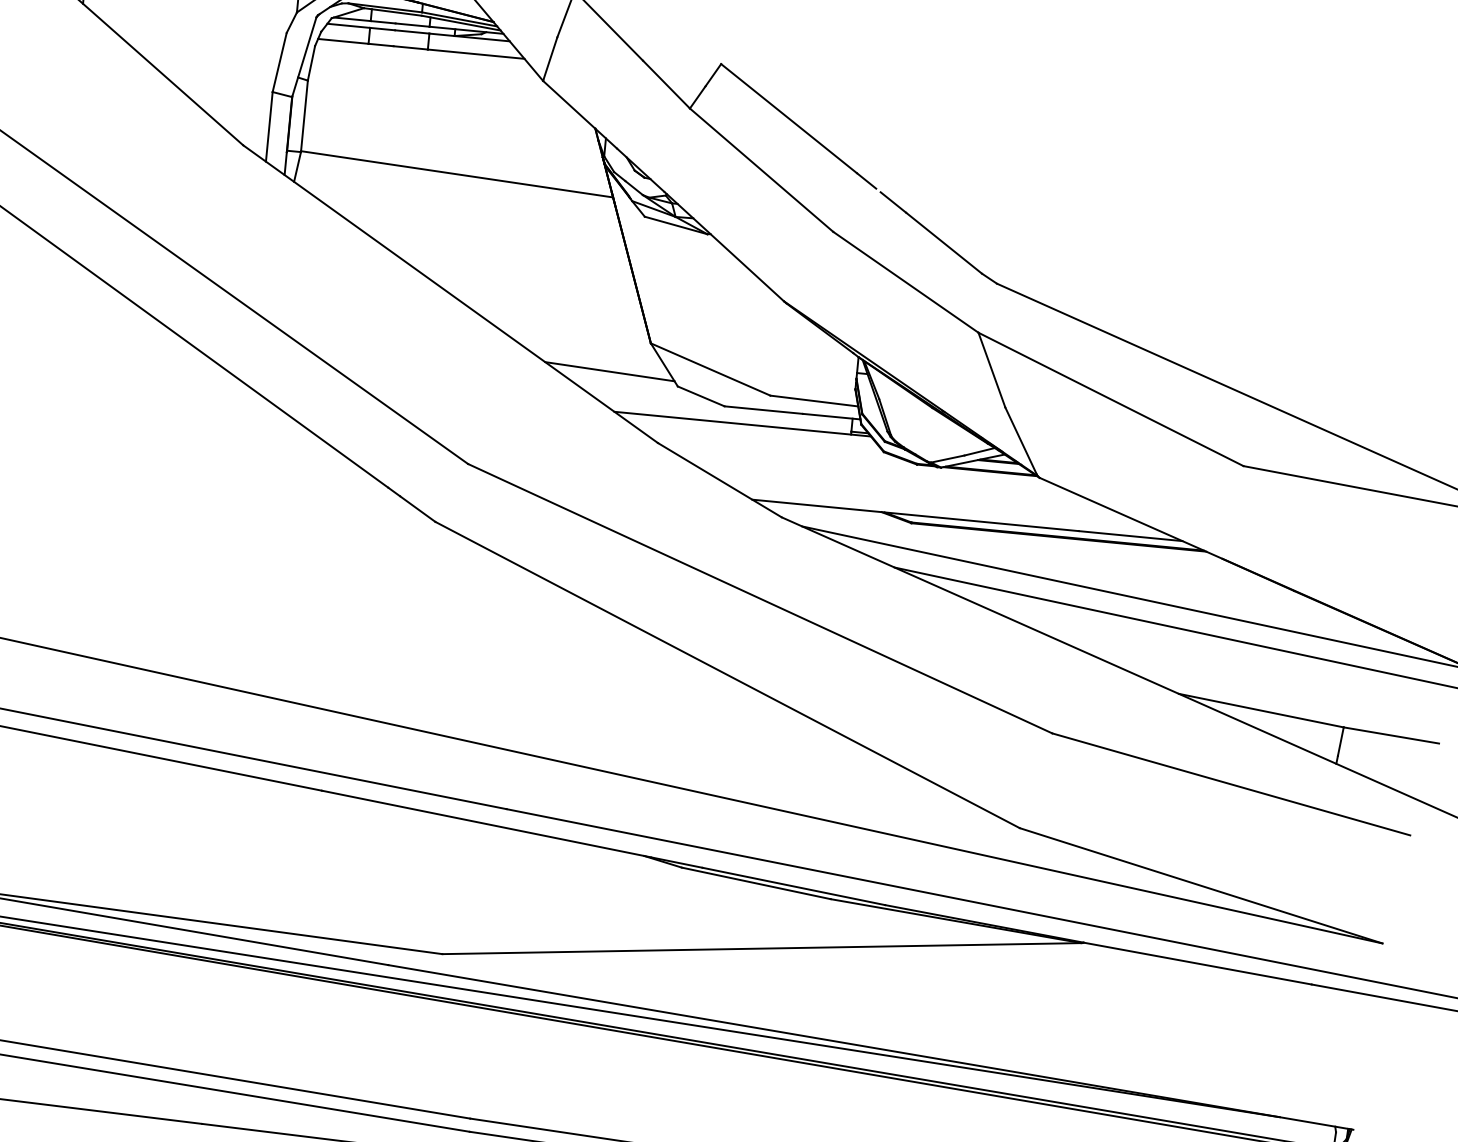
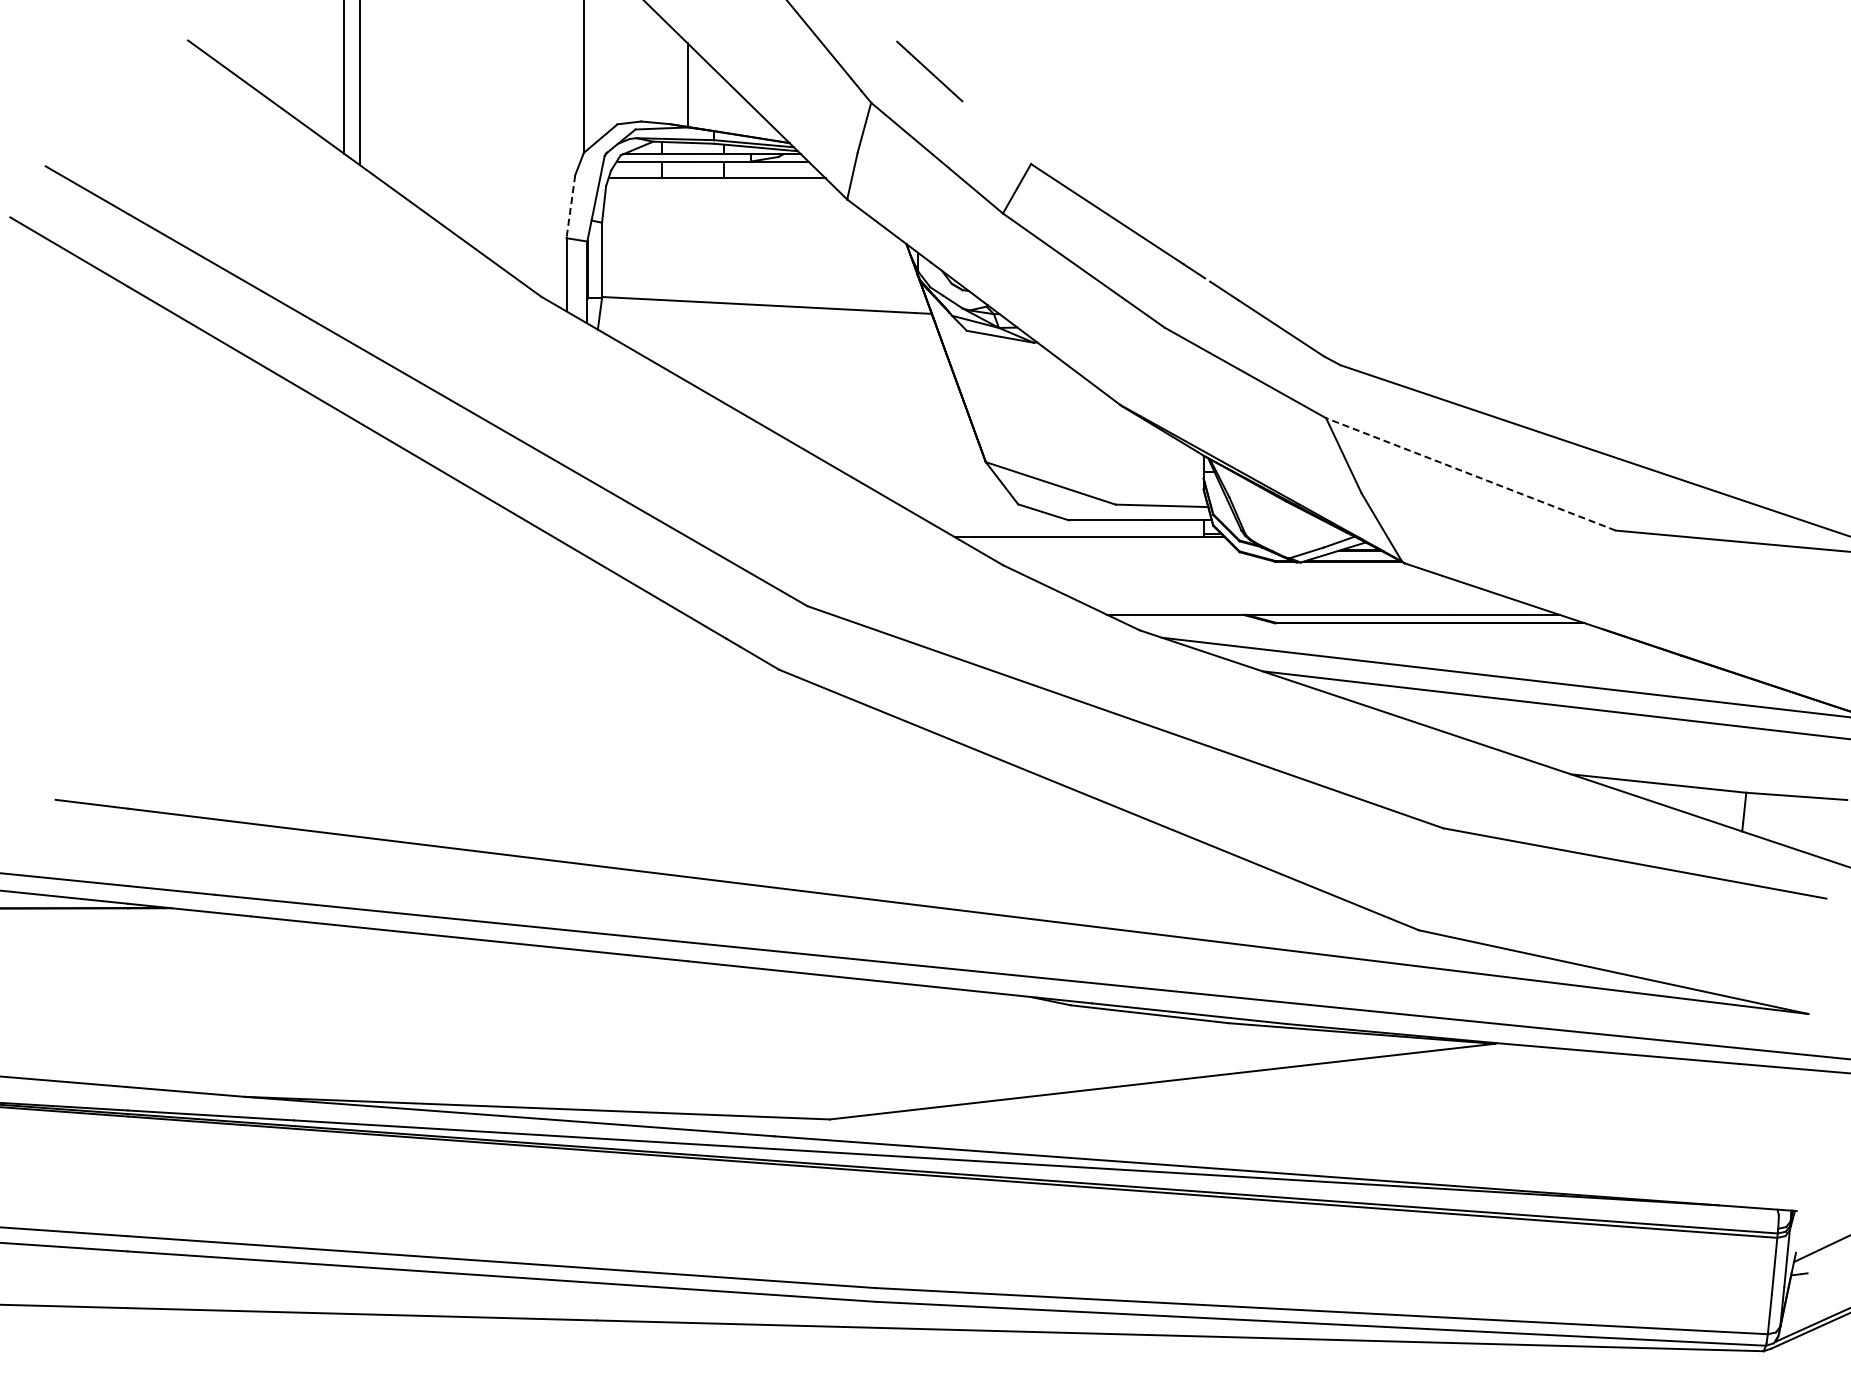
line: (279, 62) -> (570, 206), solid -> dashed
line: (609, 371) -> (945, 495), removed
line: (1110, 399) -> (1470, 474), solid -> dashed

